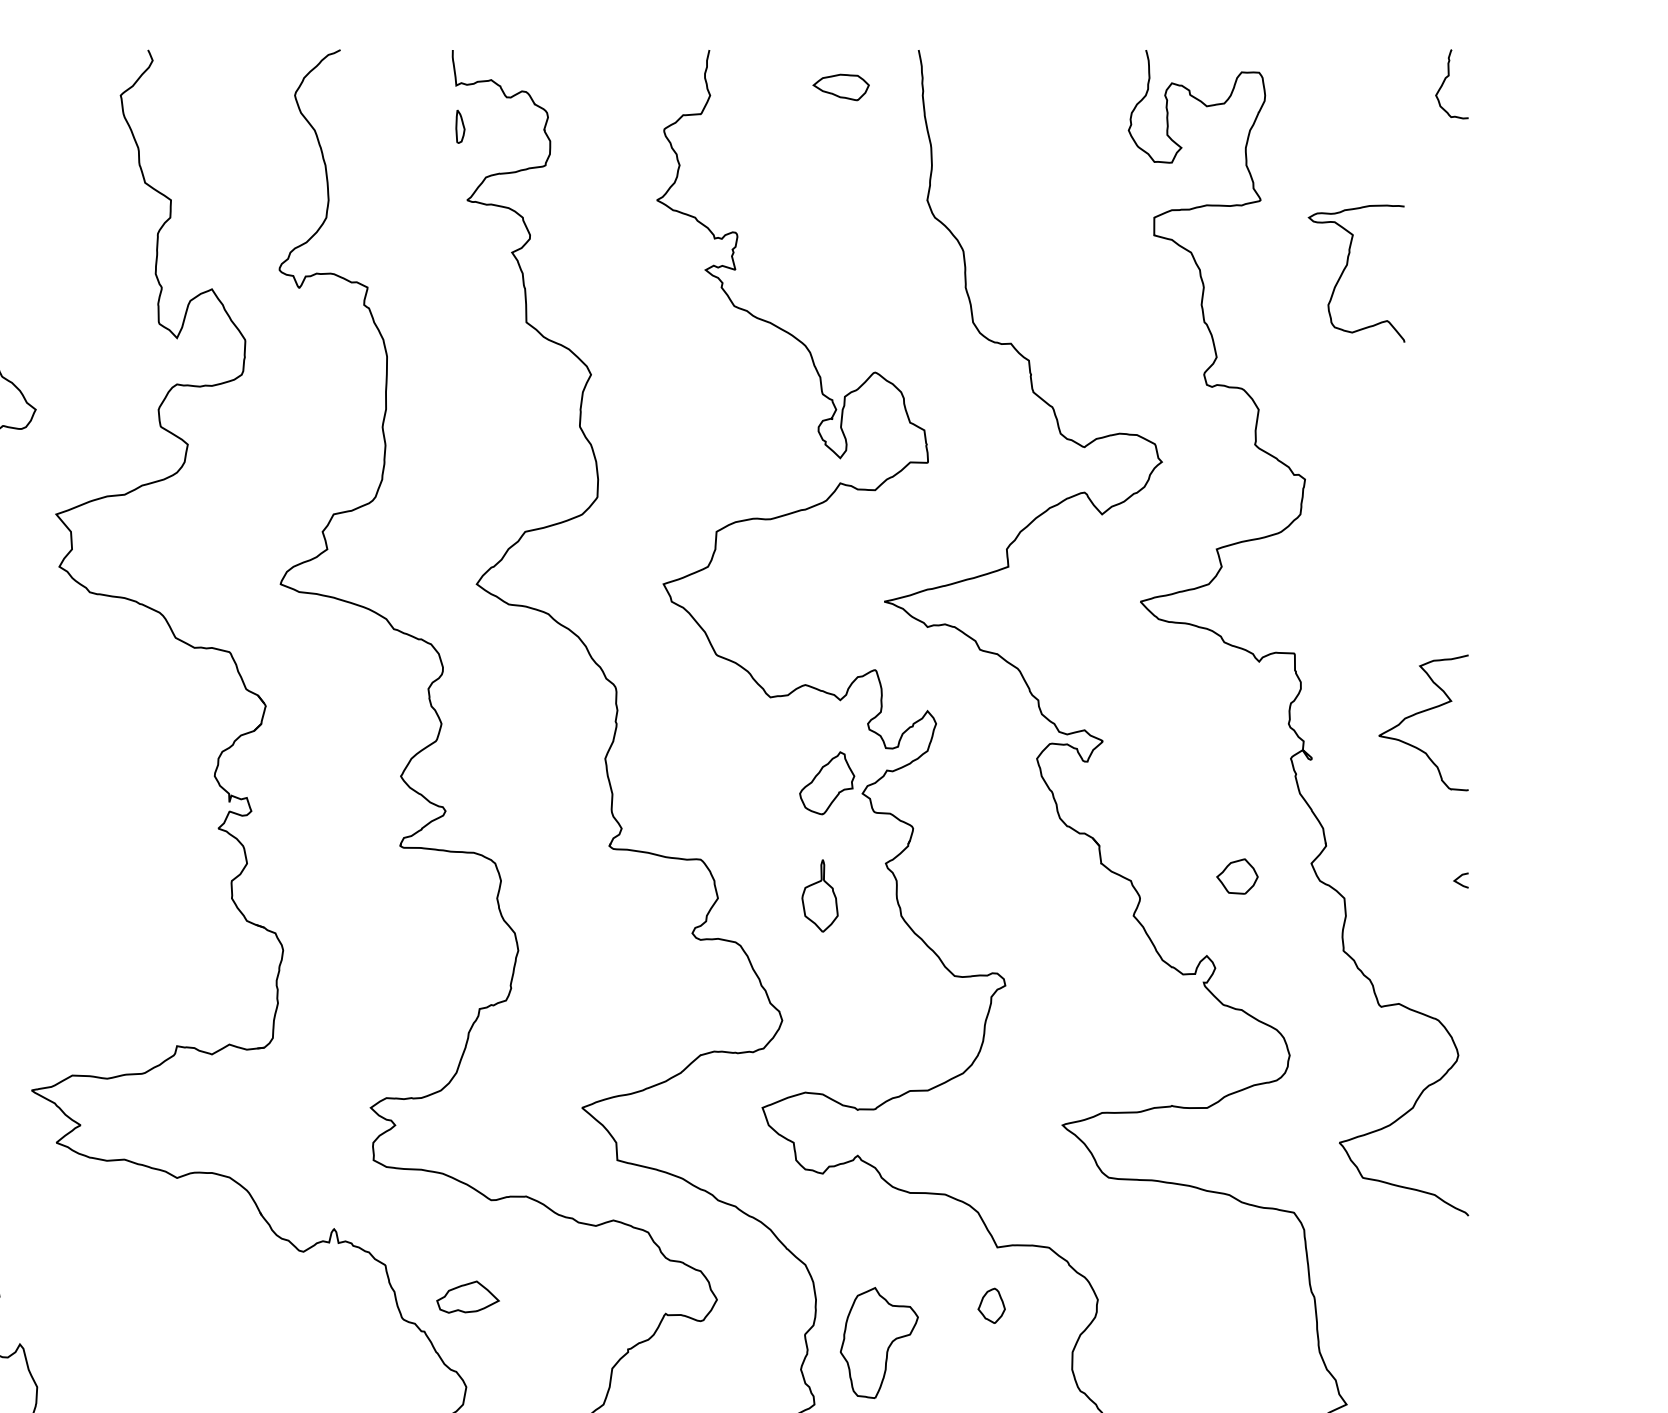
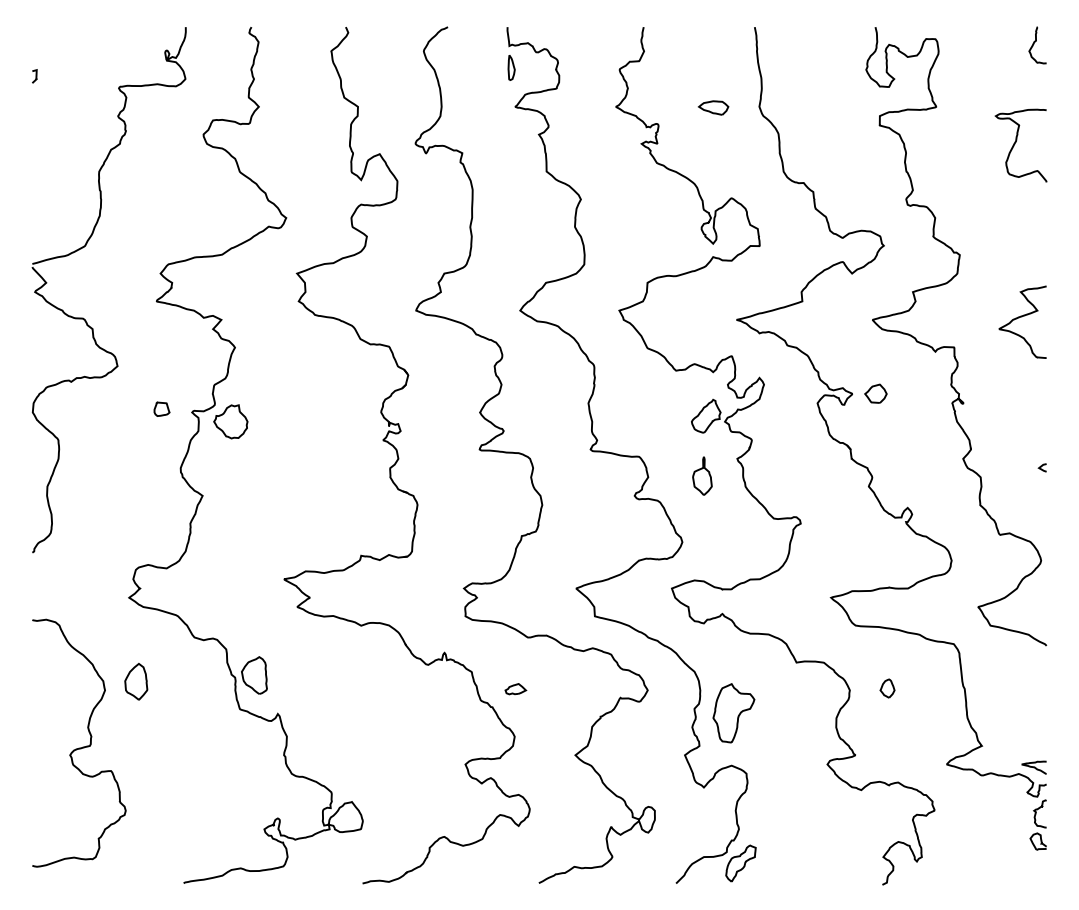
part: (840, 86) -> (713, 107), moved
part: (460, 126) -> (511, 67), size x1.43
curve: (1347, 267) -> (1016, 142), moved
curve: (1423, 713) -> (1022, 317), moved
part: (1236, 876) -> (875, 393), moved
part: (467, 1298) -> (515, 689), size x0.62
part: (991, 1305) -> (887, 688), moved

